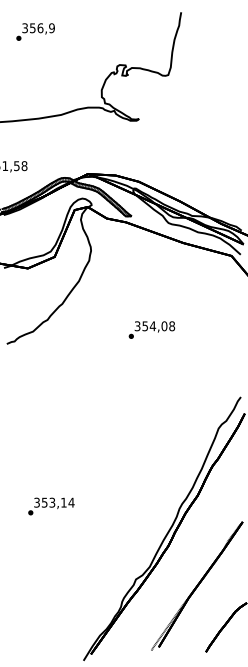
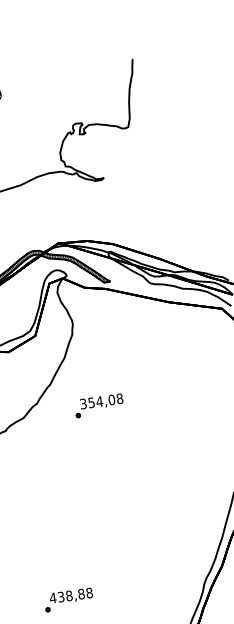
text: (151, 329) -> (98, 405), moved
text: (53, 502) -> (70, 595), 353,14 -> 438,88

